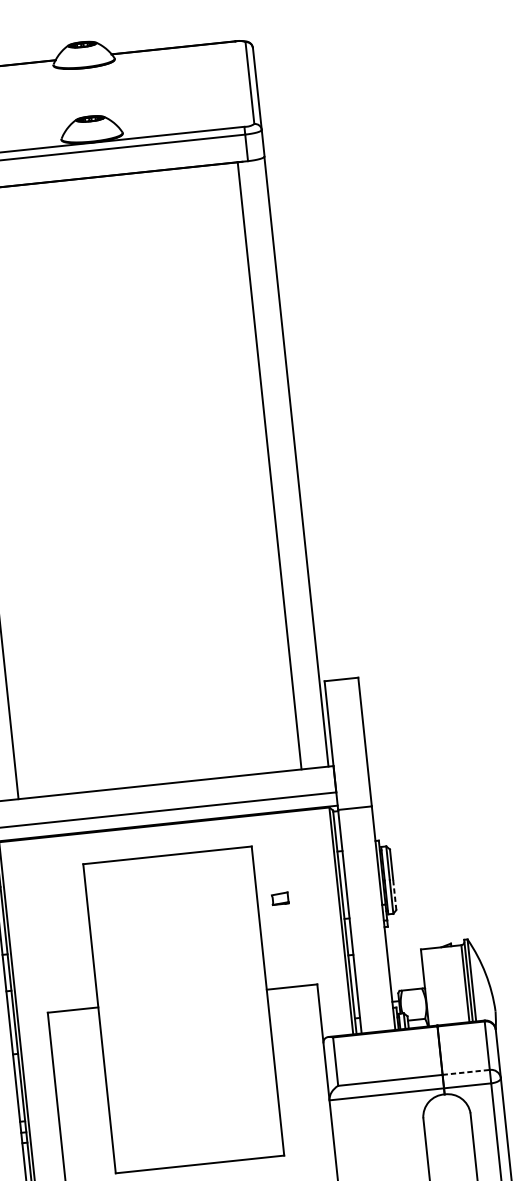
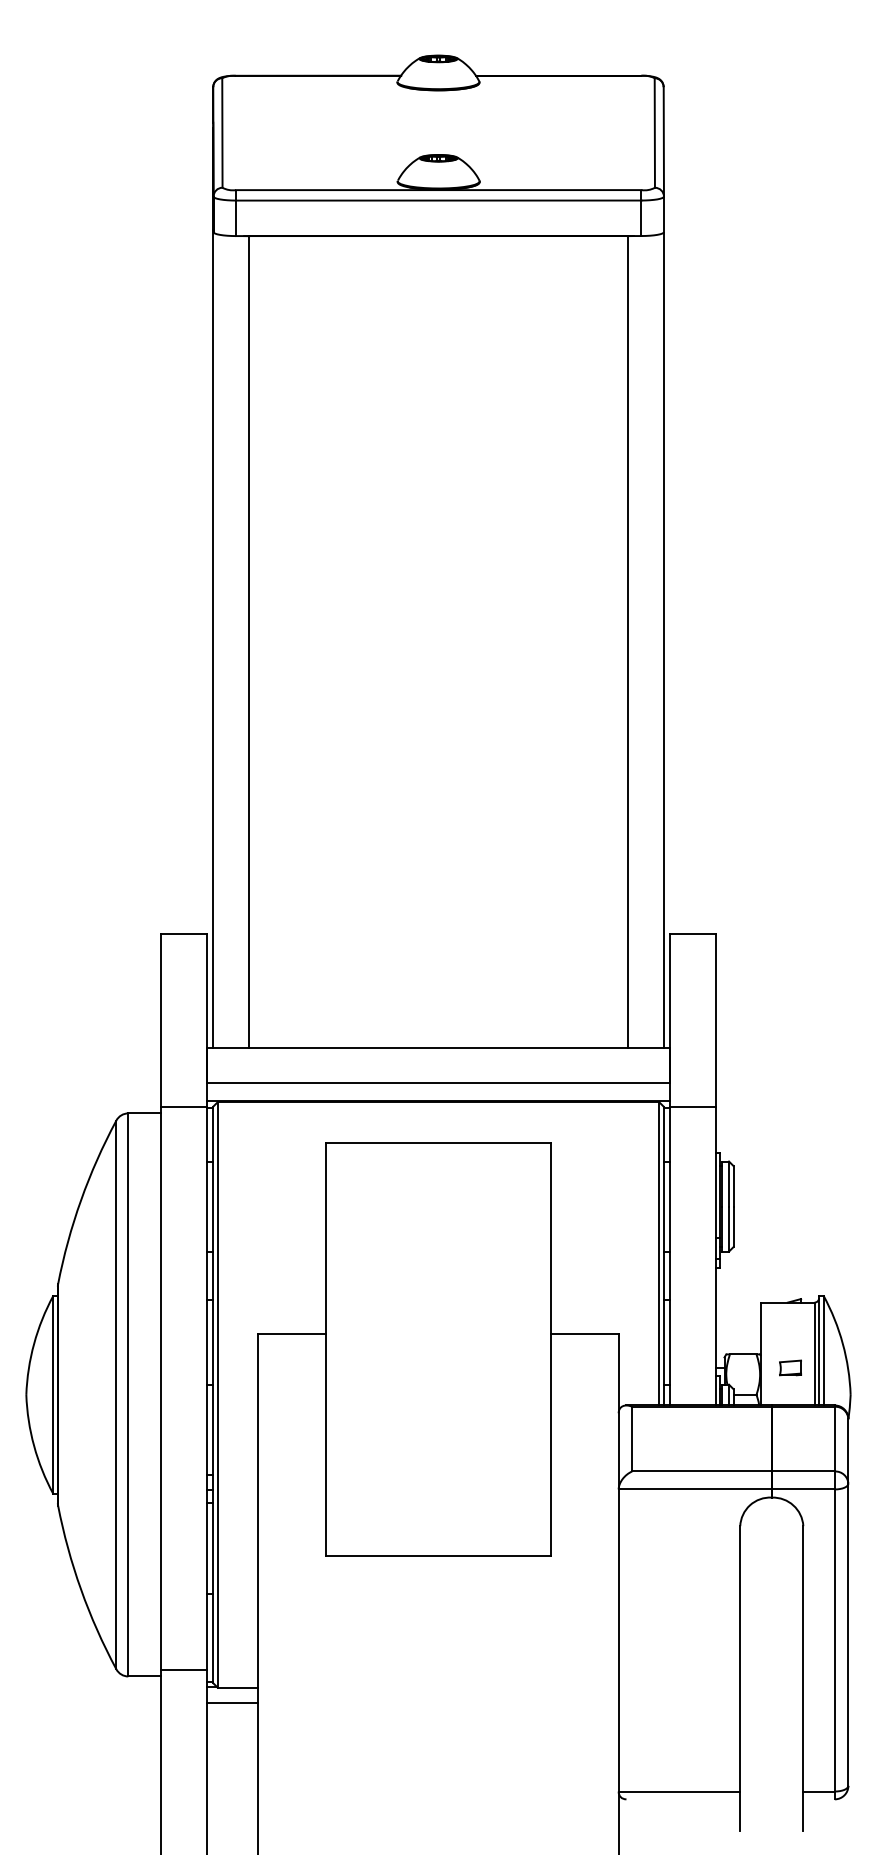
line: (394, 894) -> (733, 1226), dashed -> solid
part: (280, 898) -> (790, 1367), moved
line: (466, 1072) -> (803, 1471), dashed -> solid

